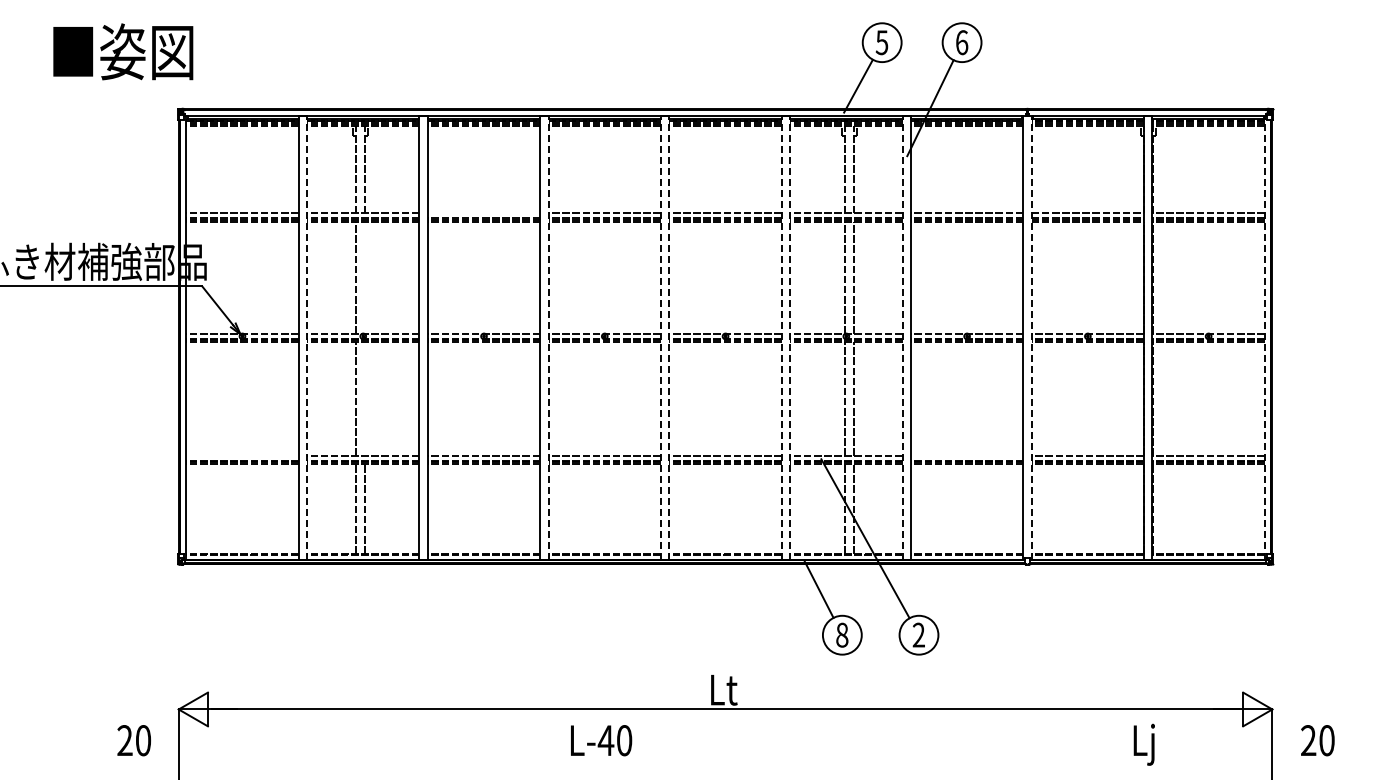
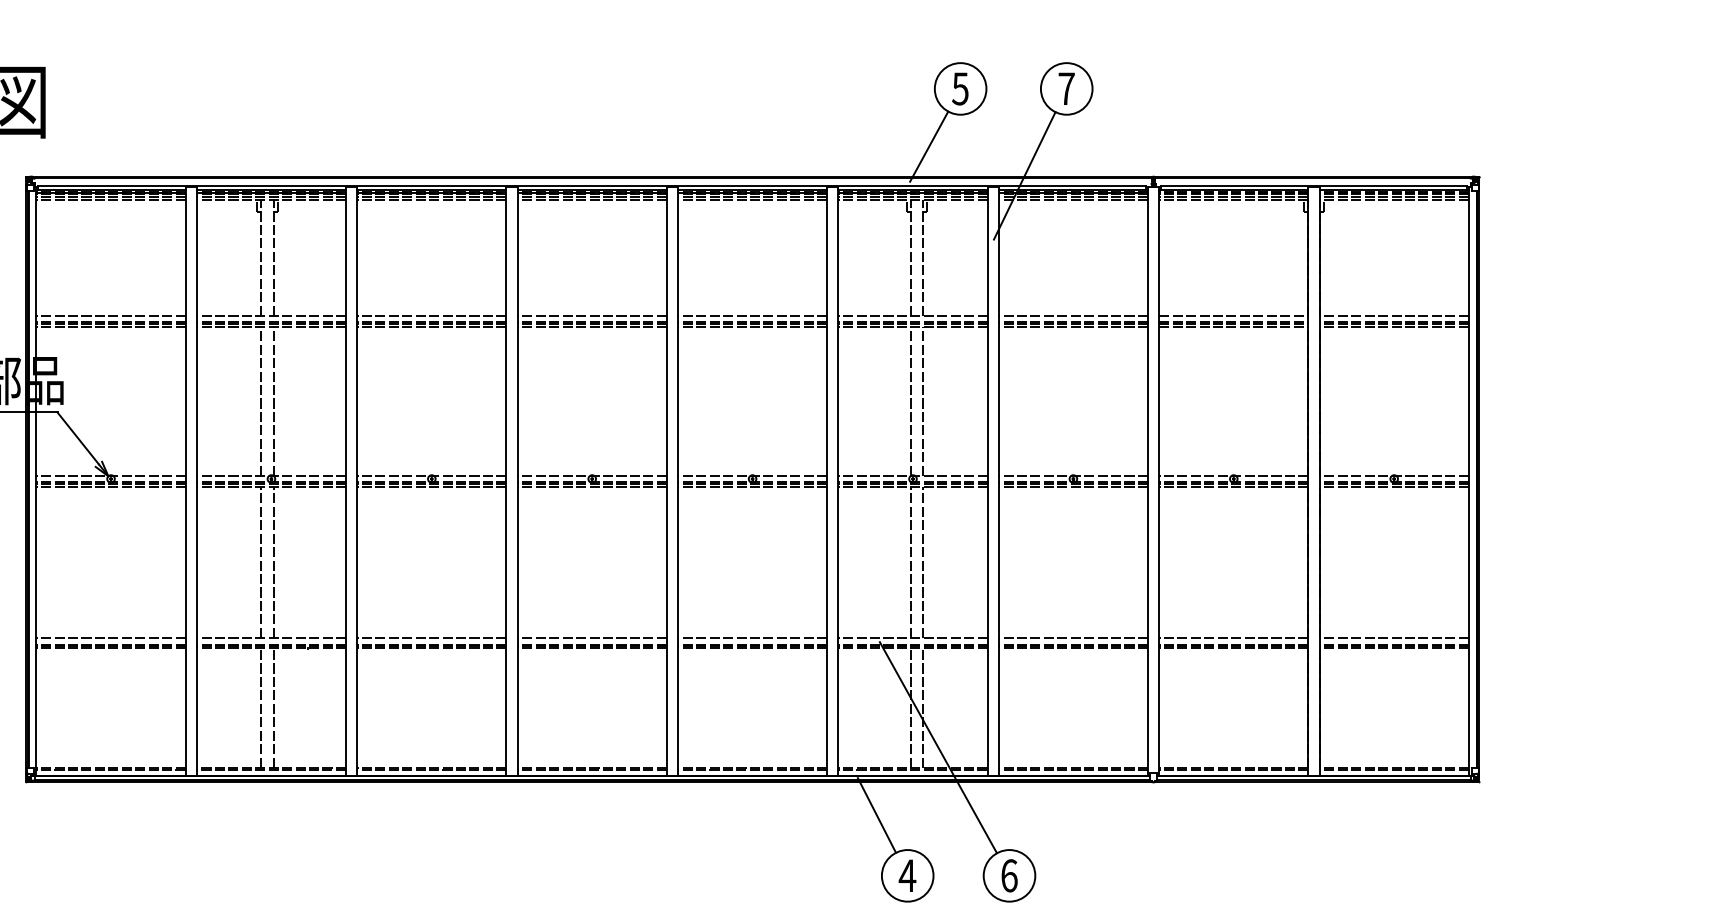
text: (962, 42) -> (1067, 88), 6 -> 7
line: (483, 213) -> (431, 315), added
line: (364, 277) -> (273, 400), added
line: (307, 338) -> (197, 481), dashed -> solid
line: (548, 338) -> (517, 481), dashed -> solid
line: (660, 338) -> (666, 481), dashed -> solid
line: (669, 338) -> (678, 481), dashed -> solid
line: (781, 338) -> (826, 481), dashed -> solid
line: (790, 338) -> (838, 481), dashed -> solid
line: (902, 338) -> (987, 481), dashed -> solid
line: (1031, 338) -> (1158, 481), dashed -> solid
line: (1264, 338) -> (1468, 481), dashed -> solid
line: (364, 399) -> (273, 562), added
line: (242, 456) -> (111, 638), added
line: (966, 456) -> (1072, 638), added
text: (841, 634) -> (906, 874), 8 -> 4
text: (918, 634) -> (1008, 874), 2 -> 6

